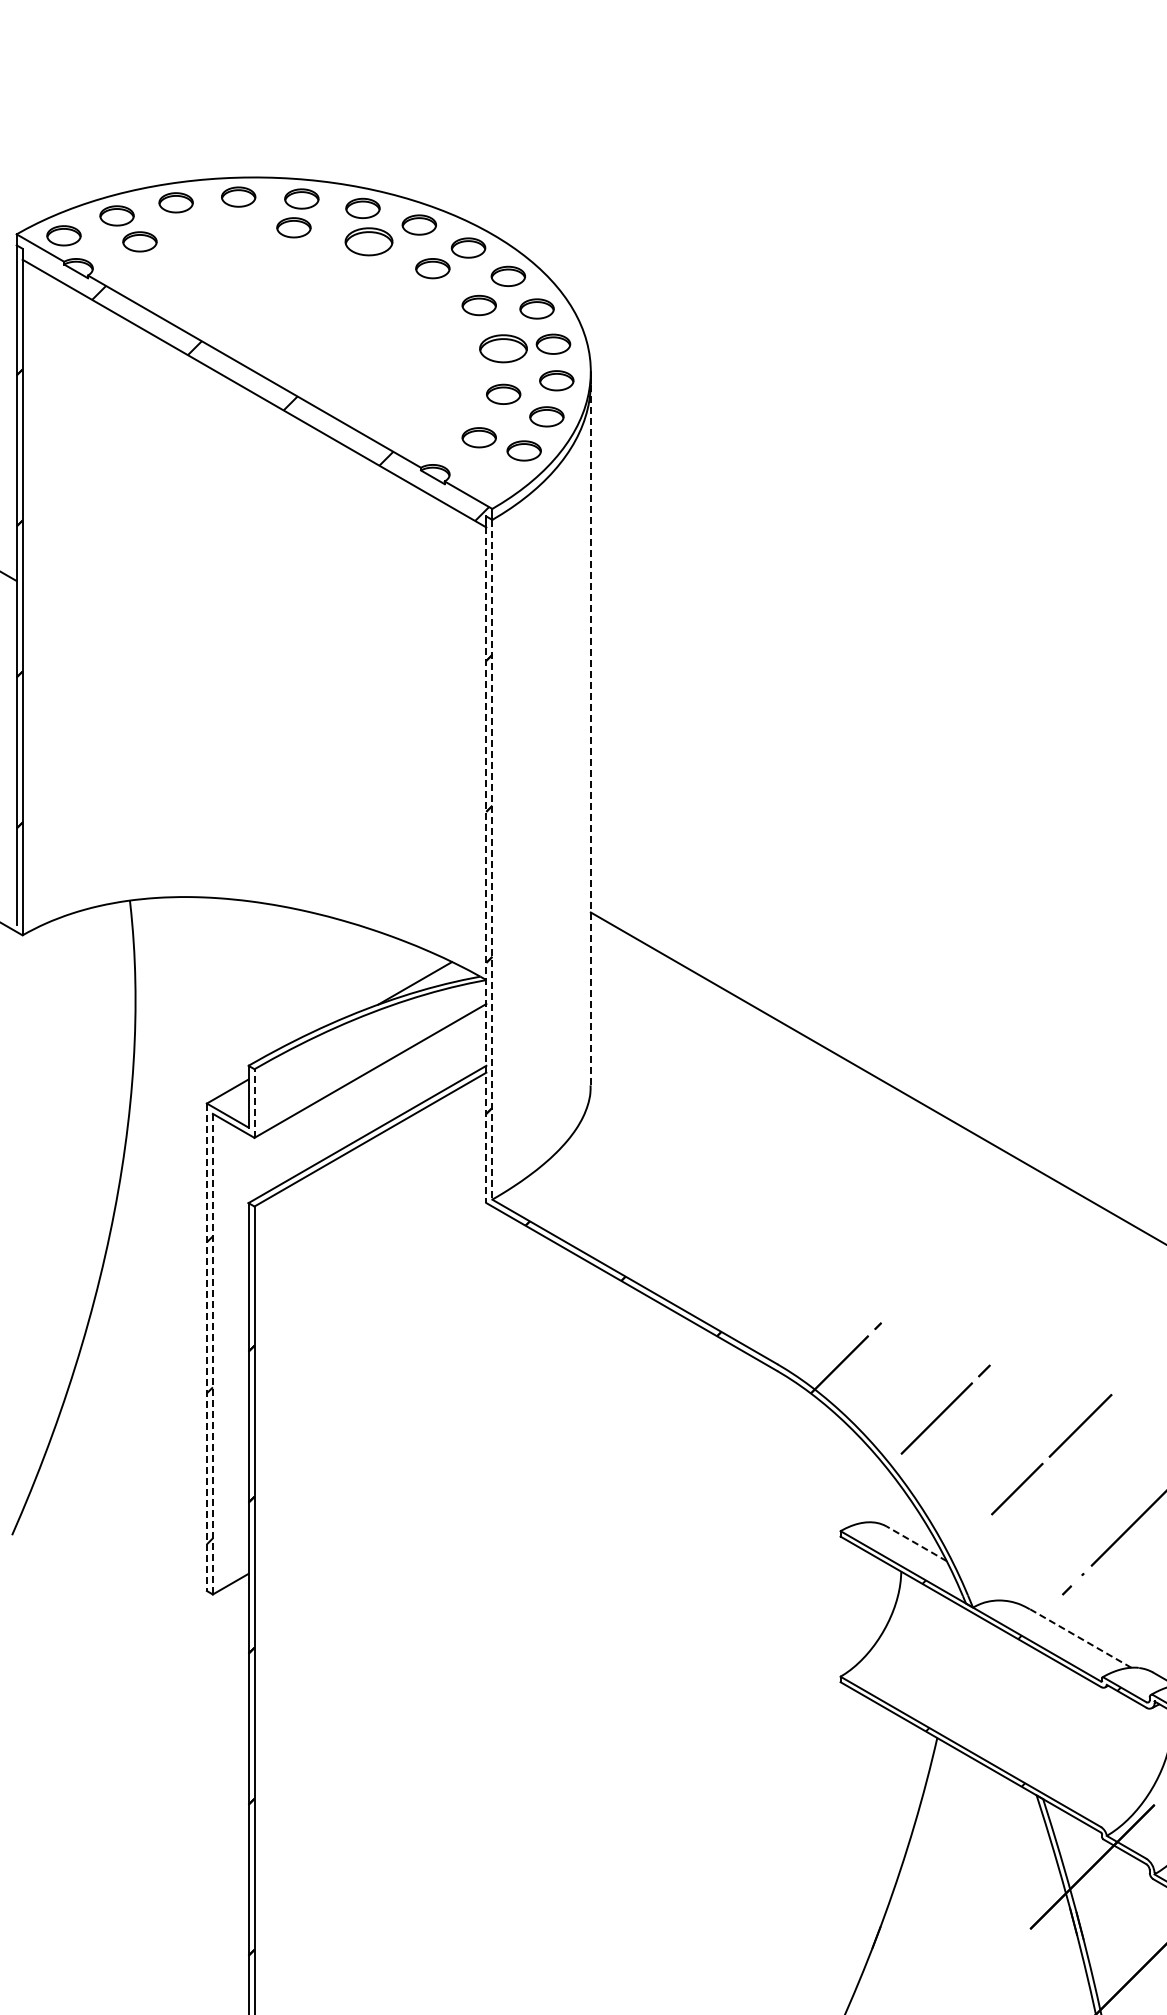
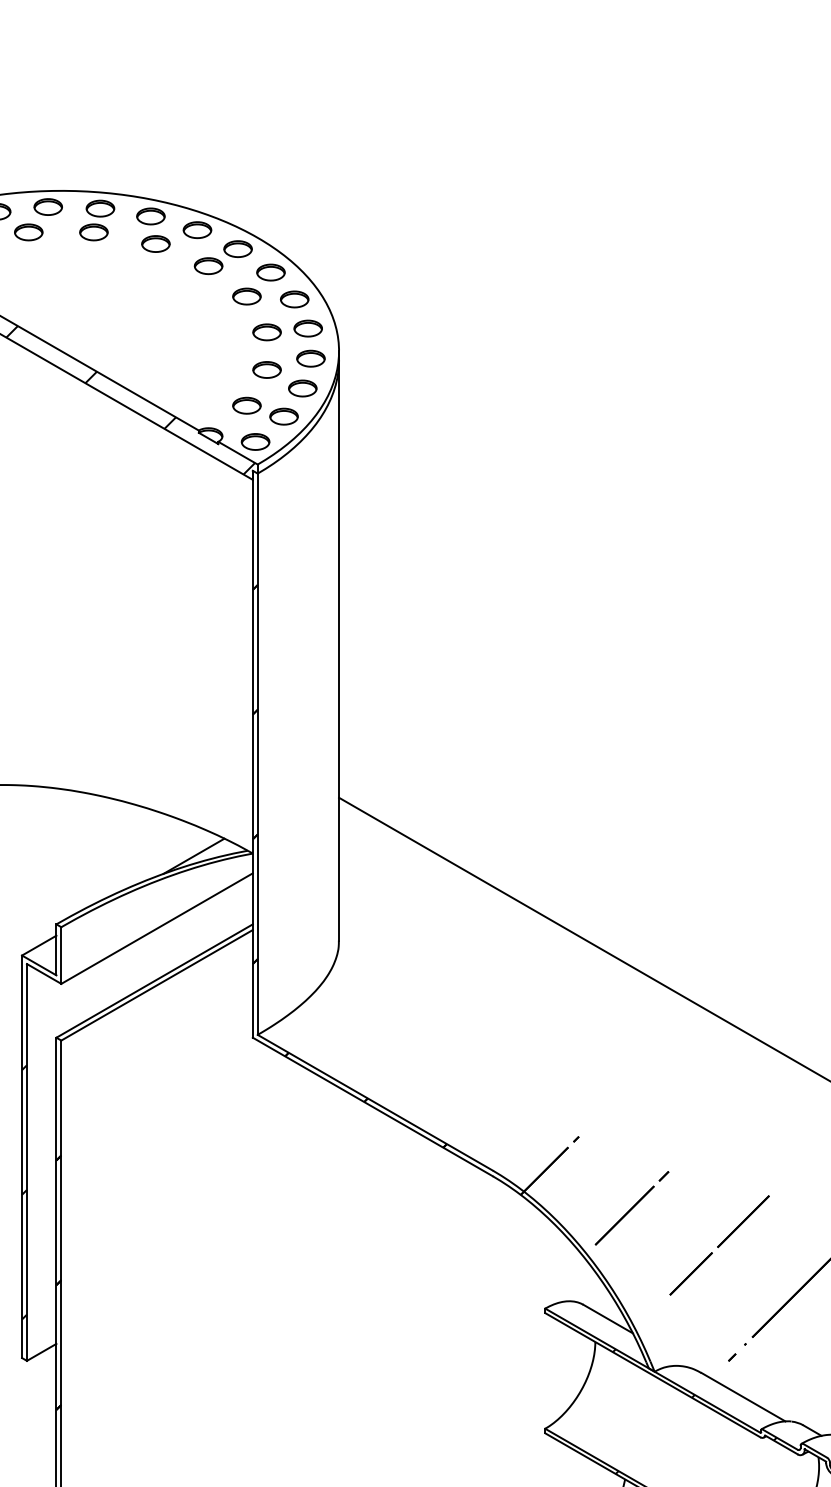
part: (214, 227) -> (28, 232), added
part: (368, 241) -> (155, 243), size x0.71
part: (503, 348) -> (266, 332), size x0.71
part: (489, 481) -> (255, 441), added
line: (590, 733) -> (338, 649), dashed -> solid
line: (492, 859) -> (257, 754), dashed -> solid
line: (486, 860) -> (252, 754), dashed -> solid
line: (254, 1103) -> (61, 955), dashed -> solid
line: (206, 1347) -> (21, 1156), dashed -> solid
line: (212, 1353) -> (26, 1161), dashed -> solid
line: (916, 1543) -> (607, 1318), dashed -> solid
line: (1080, 1638) -> (743, 1397), dashed -> solid

